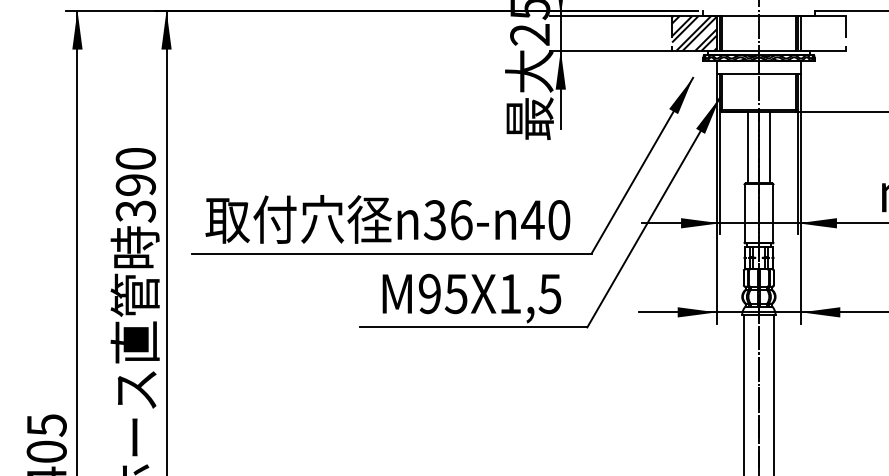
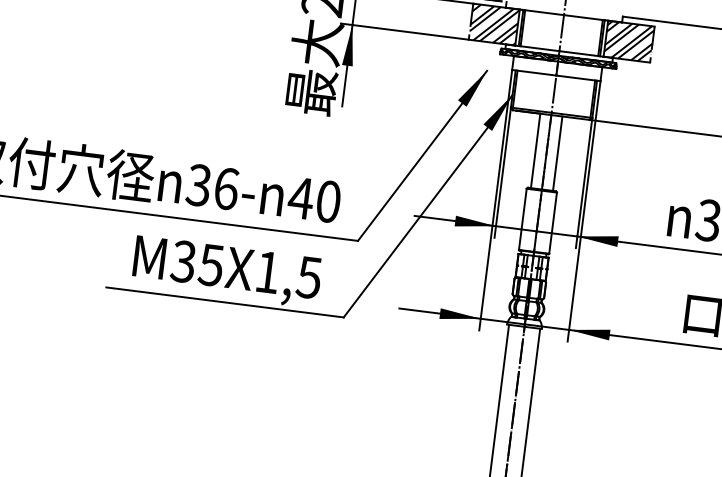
hatch: (823, 33) -> (629, 41), added
text: (429, 294) -> (183, 262), M95X1,5 -> M35X1,5

